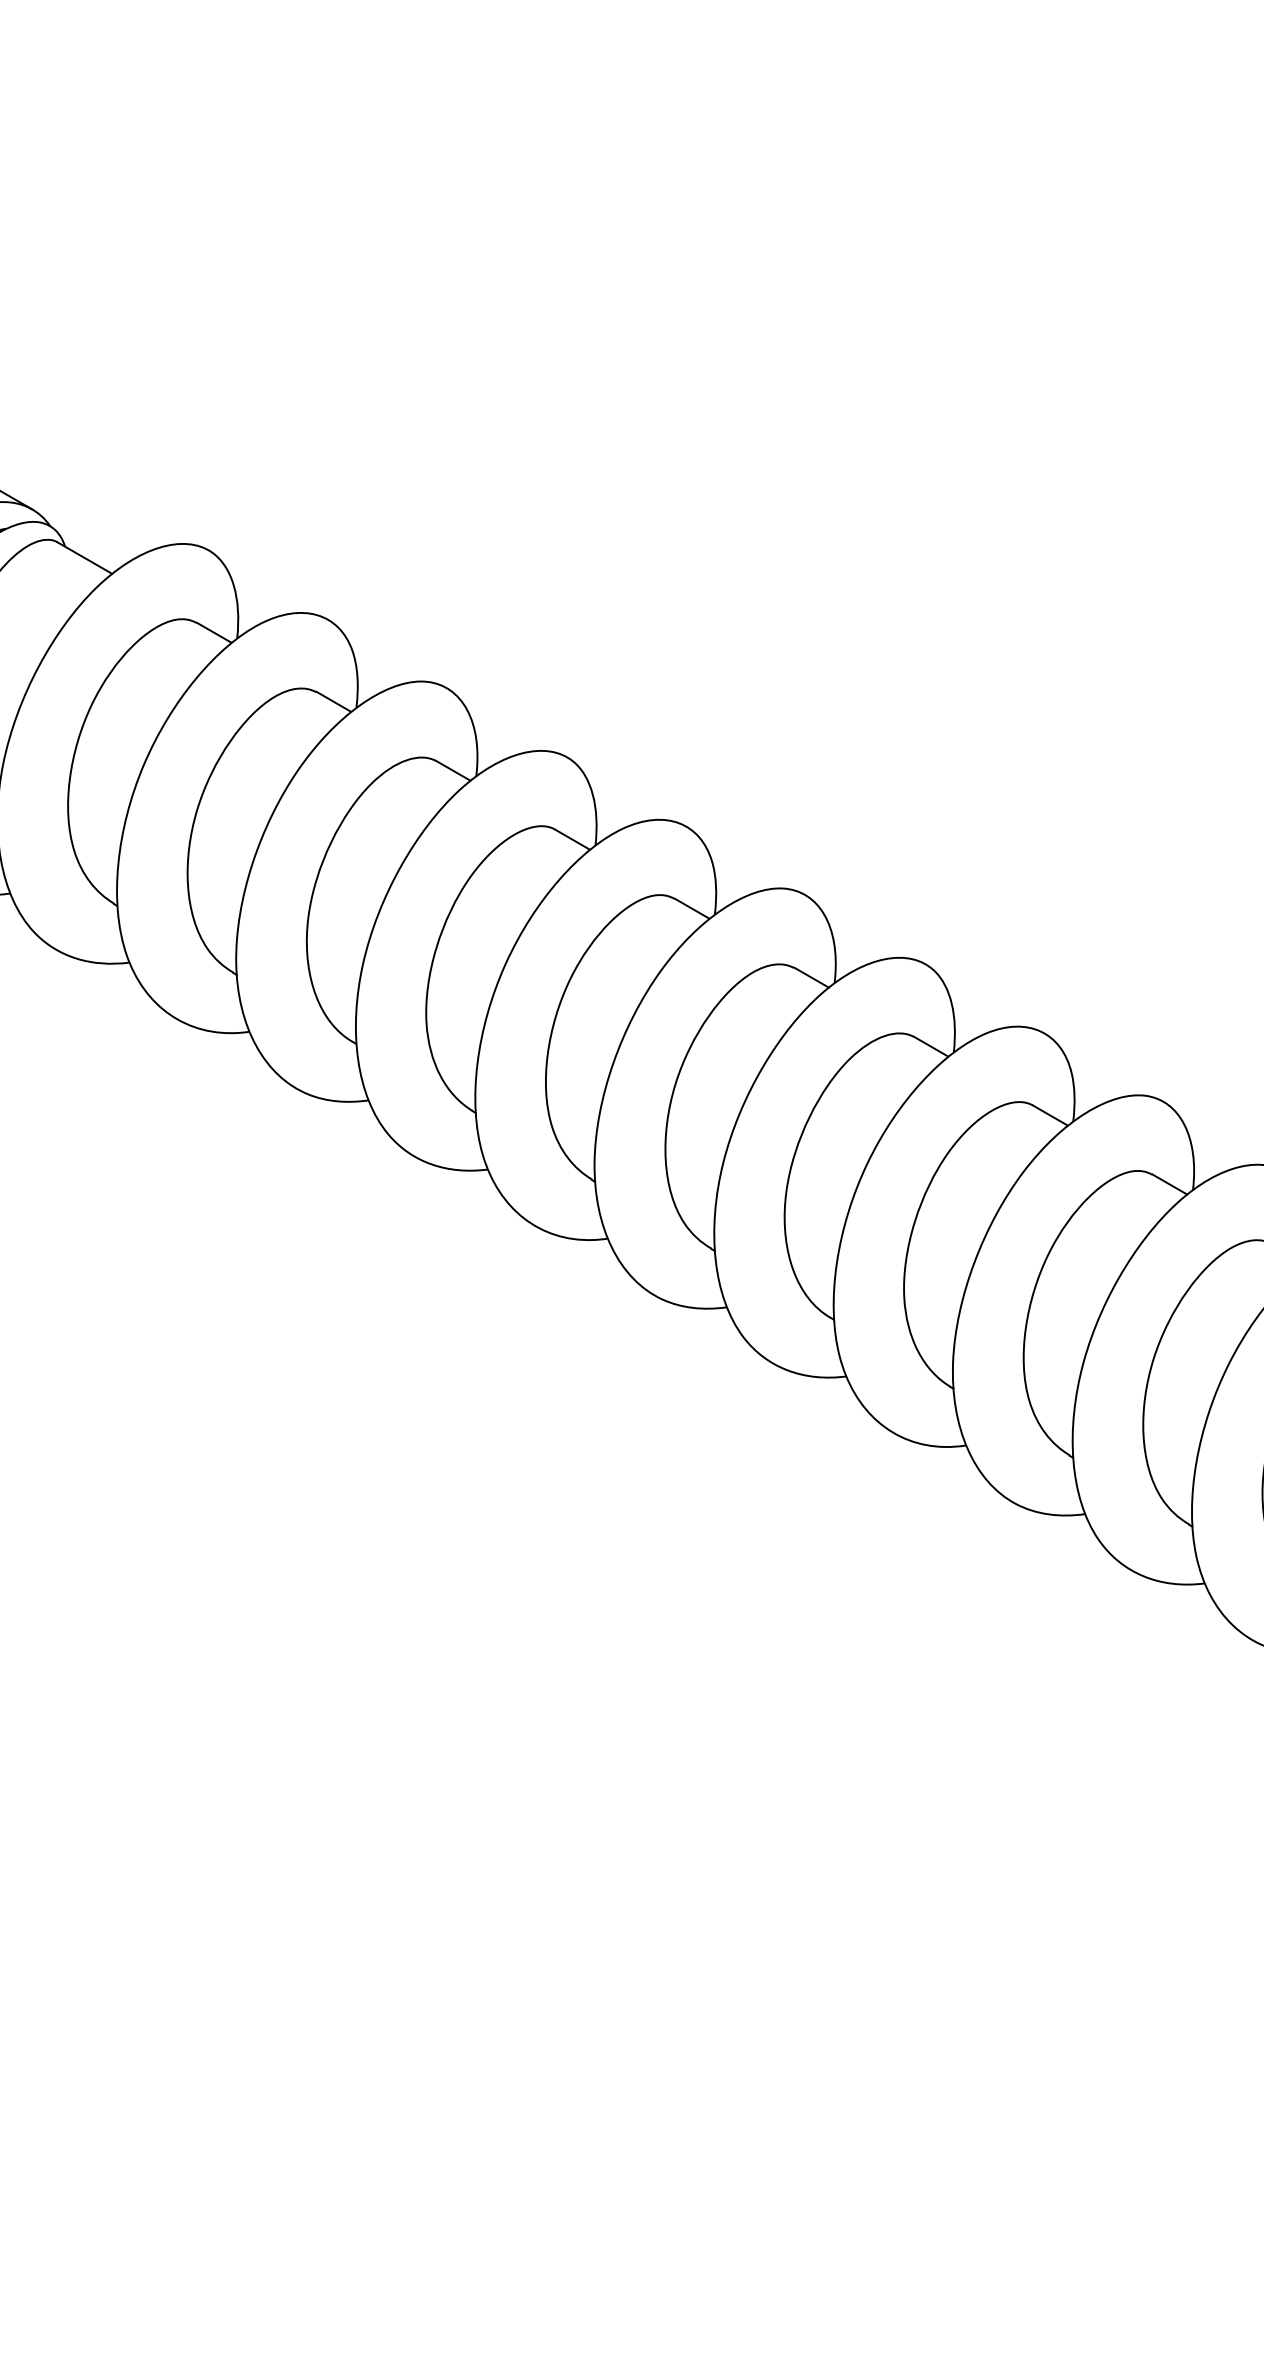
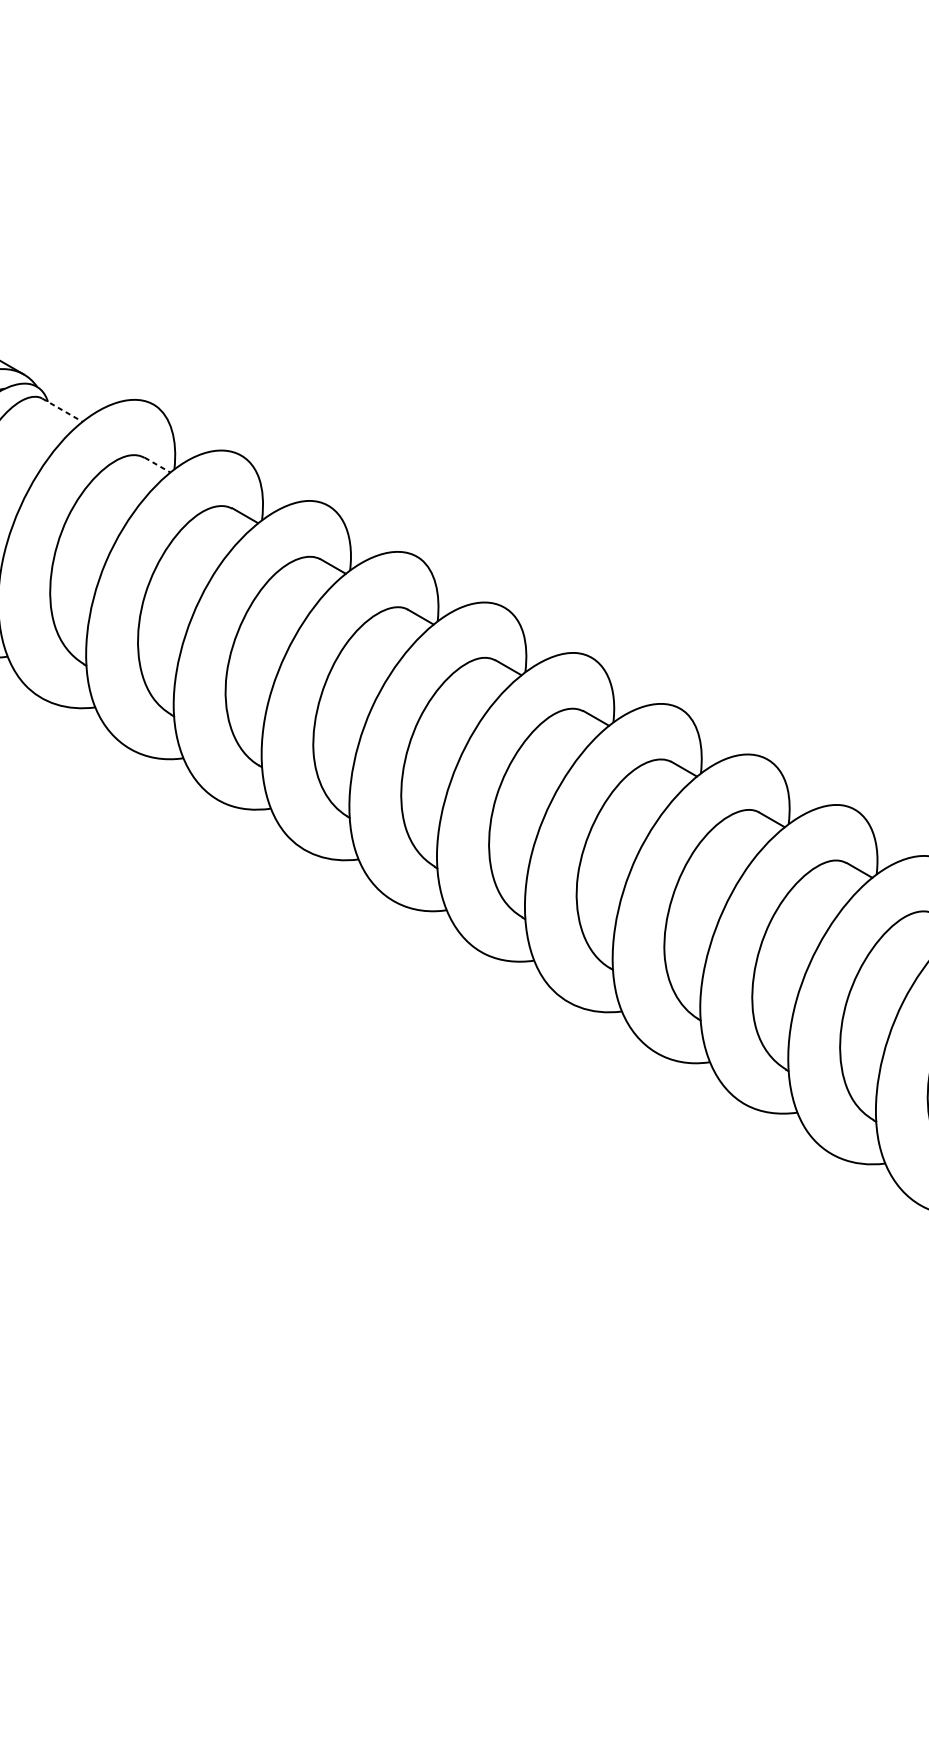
line: (84, 558) -> (62, 410), solid -> dashed
line: (214, 633) -> (157, 465), solid -> dashed

